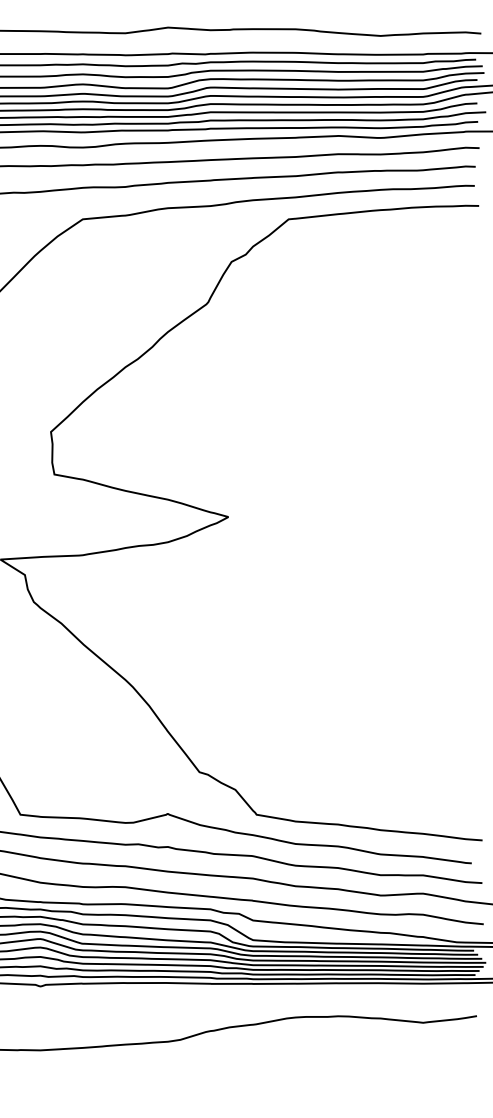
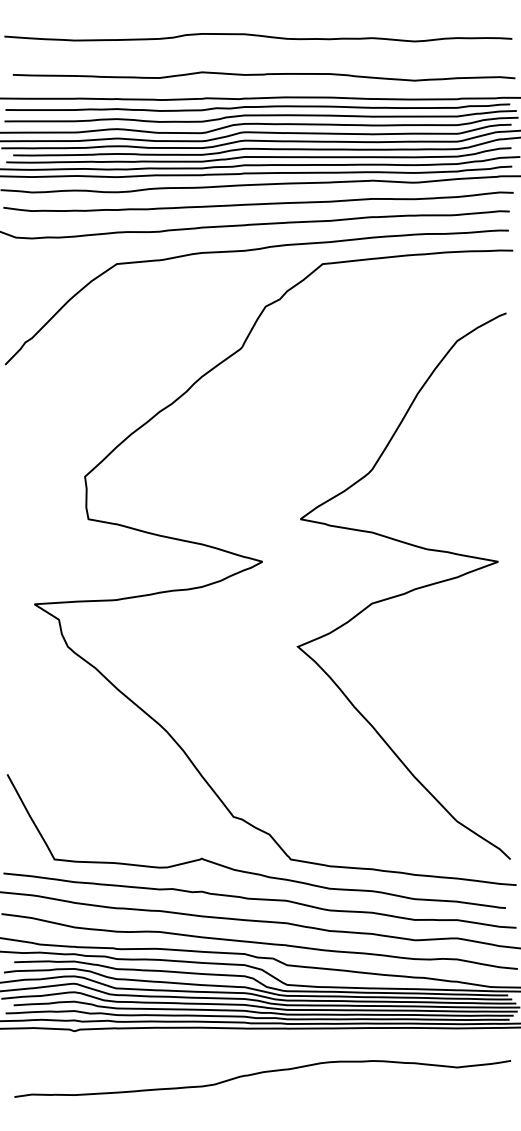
curve: (370, 547) -> (404, 592), added

